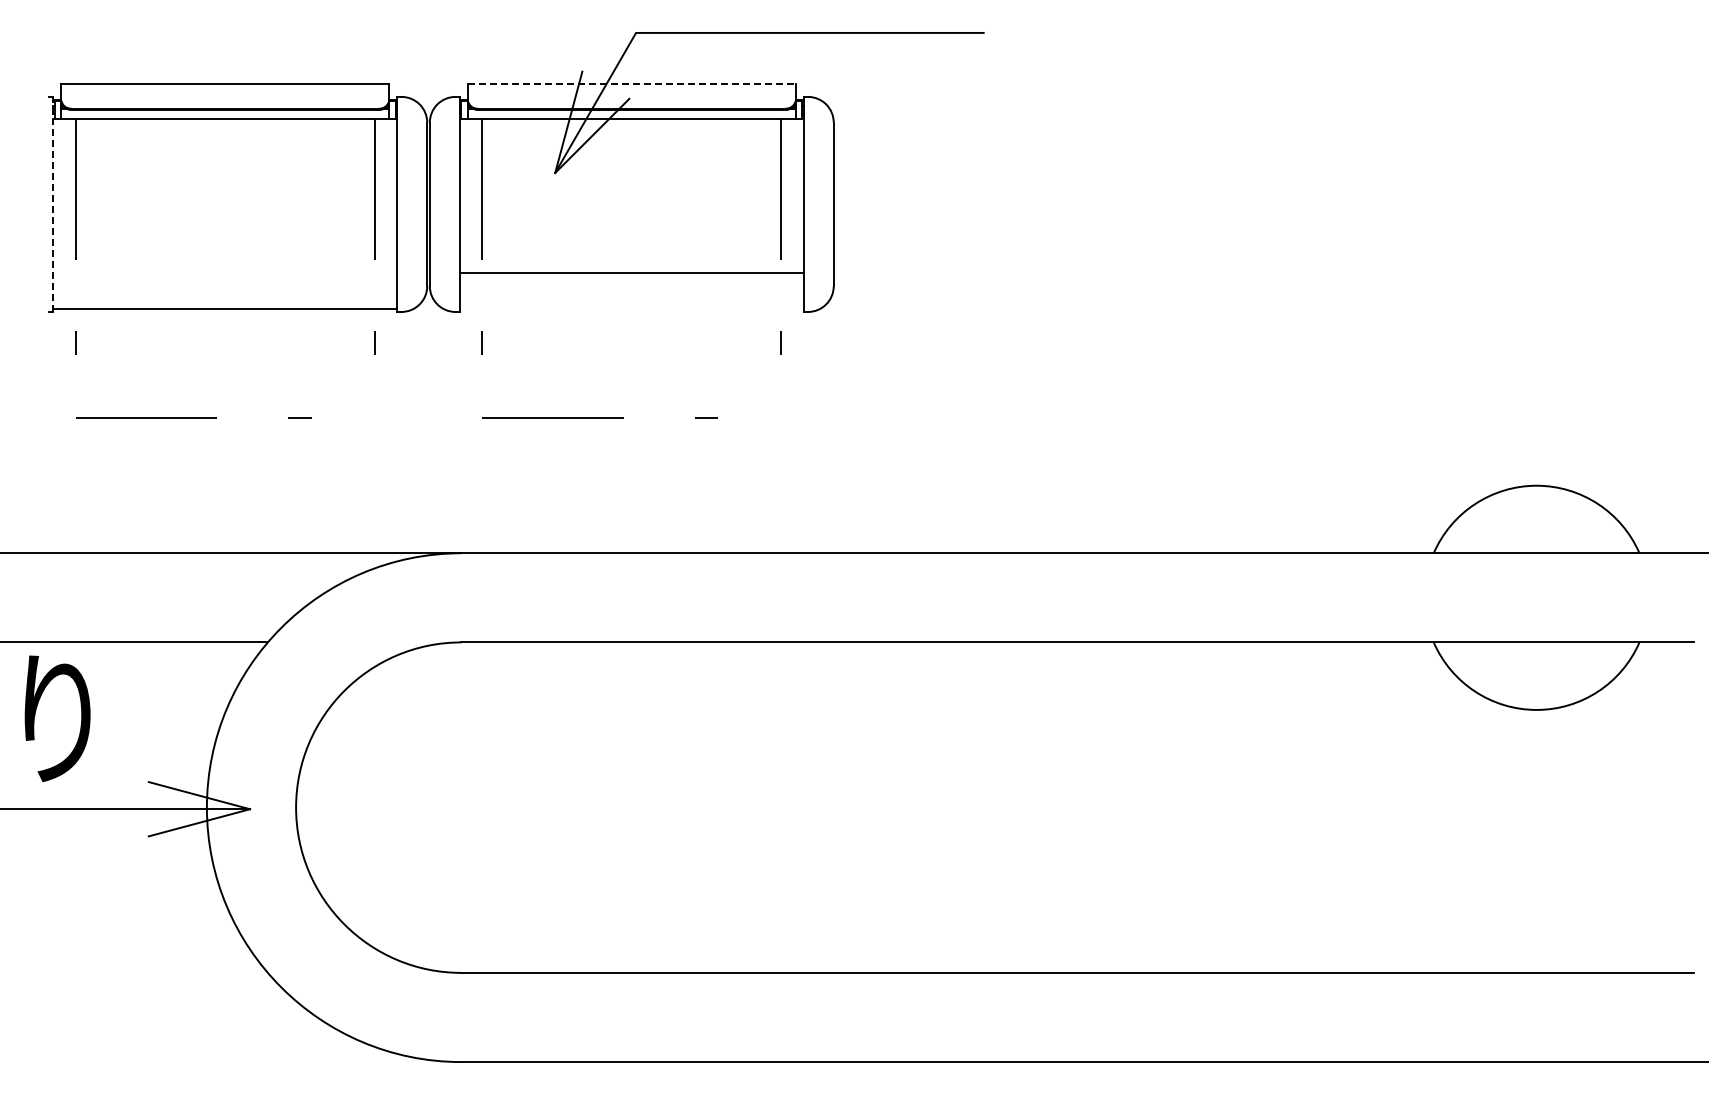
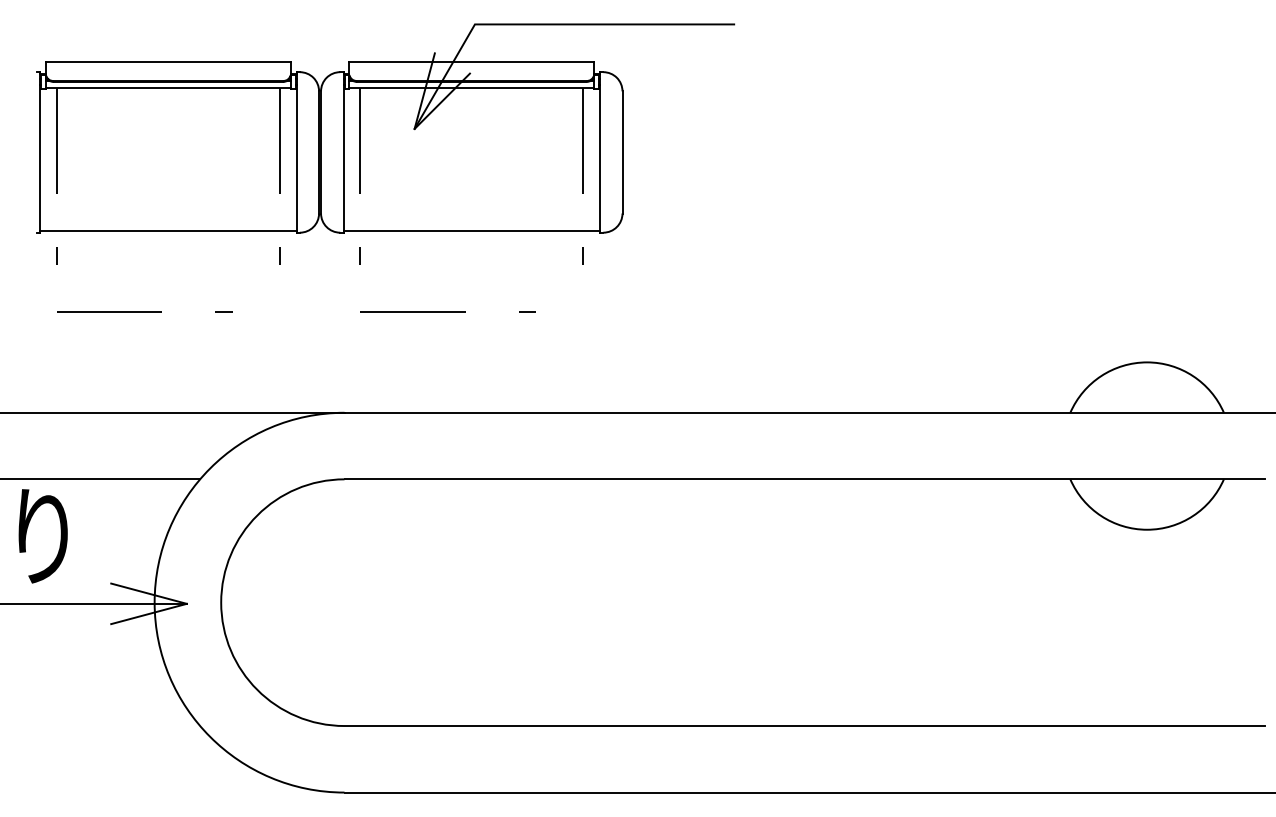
line: (631, 83) -> (471, 62), dashed -> solid
line: (53, 204) -> (40, 152), dashed -> solid
line: (631, 273) -> (471, 230), moved

